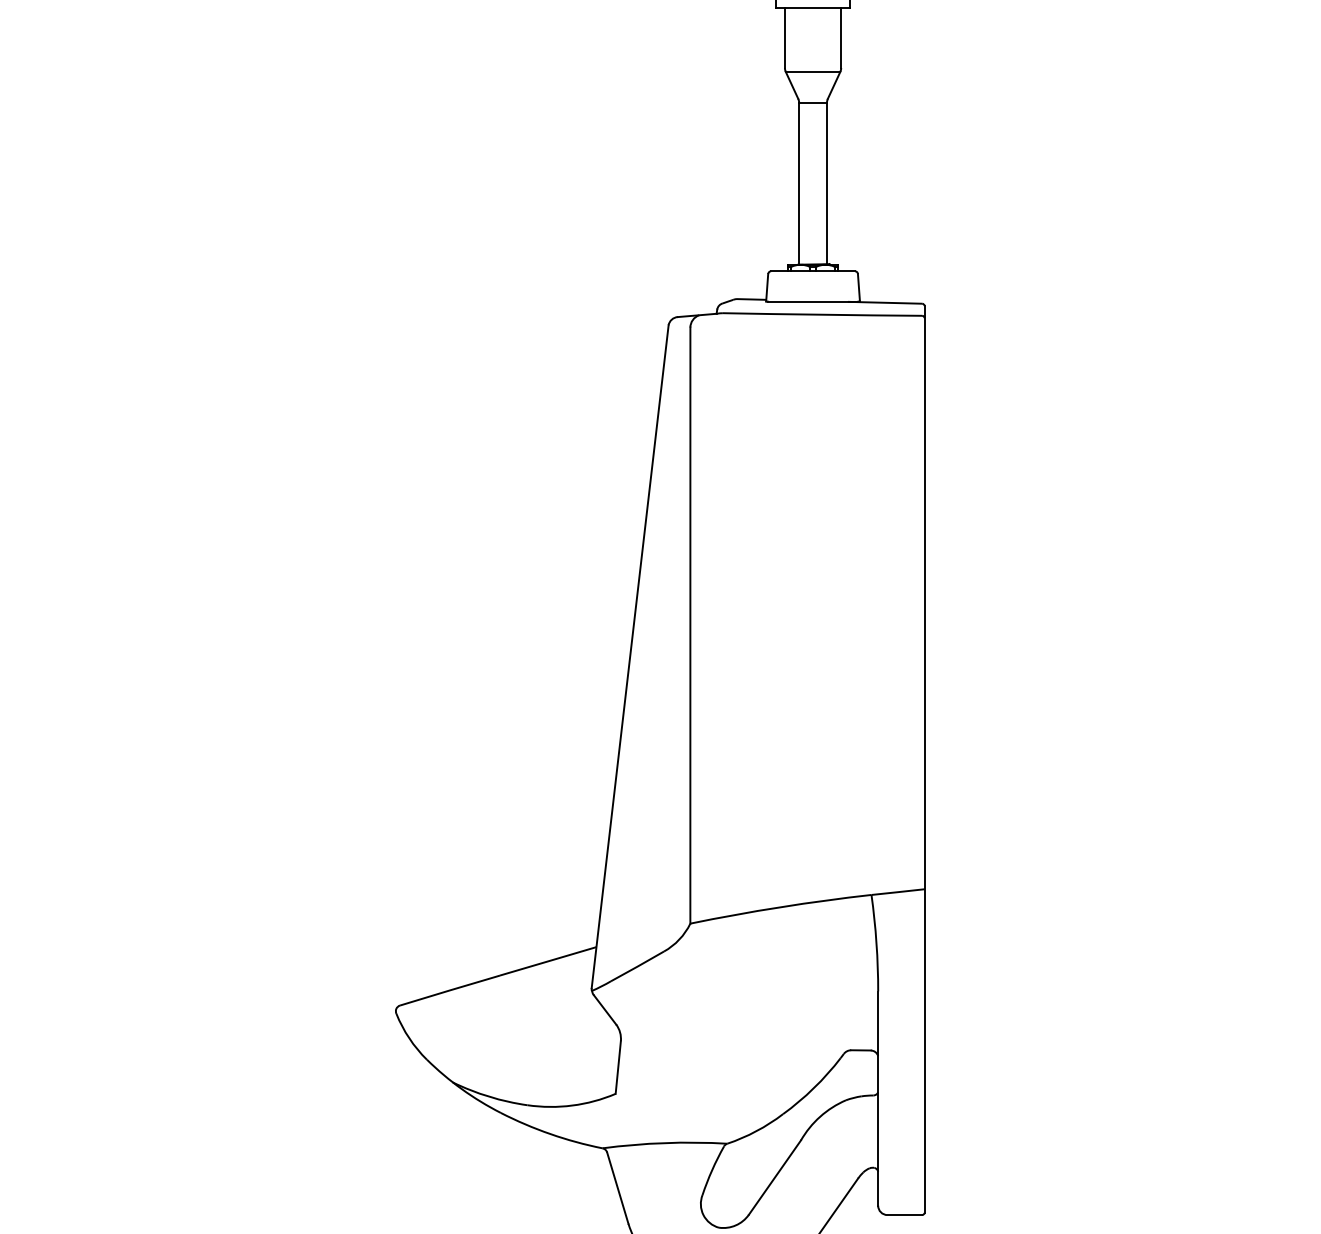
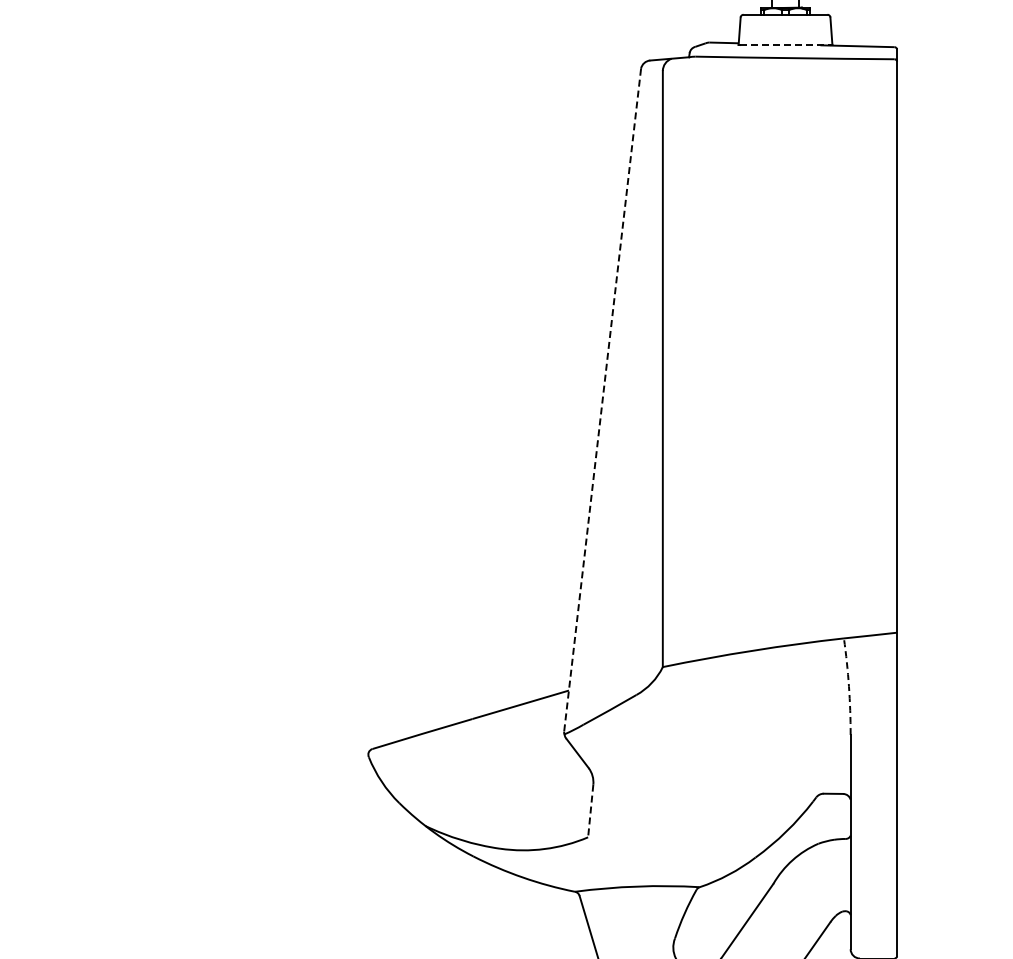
line: (813, 301) -> (785, 44), solid -> dashed
line: (630, 656) -> (602, 399), solid -> dashed
arc: (876, 943) -> (848, 686), solid -> dashed
line: (618, 1068) -> (590, 811), solid -> dashed

